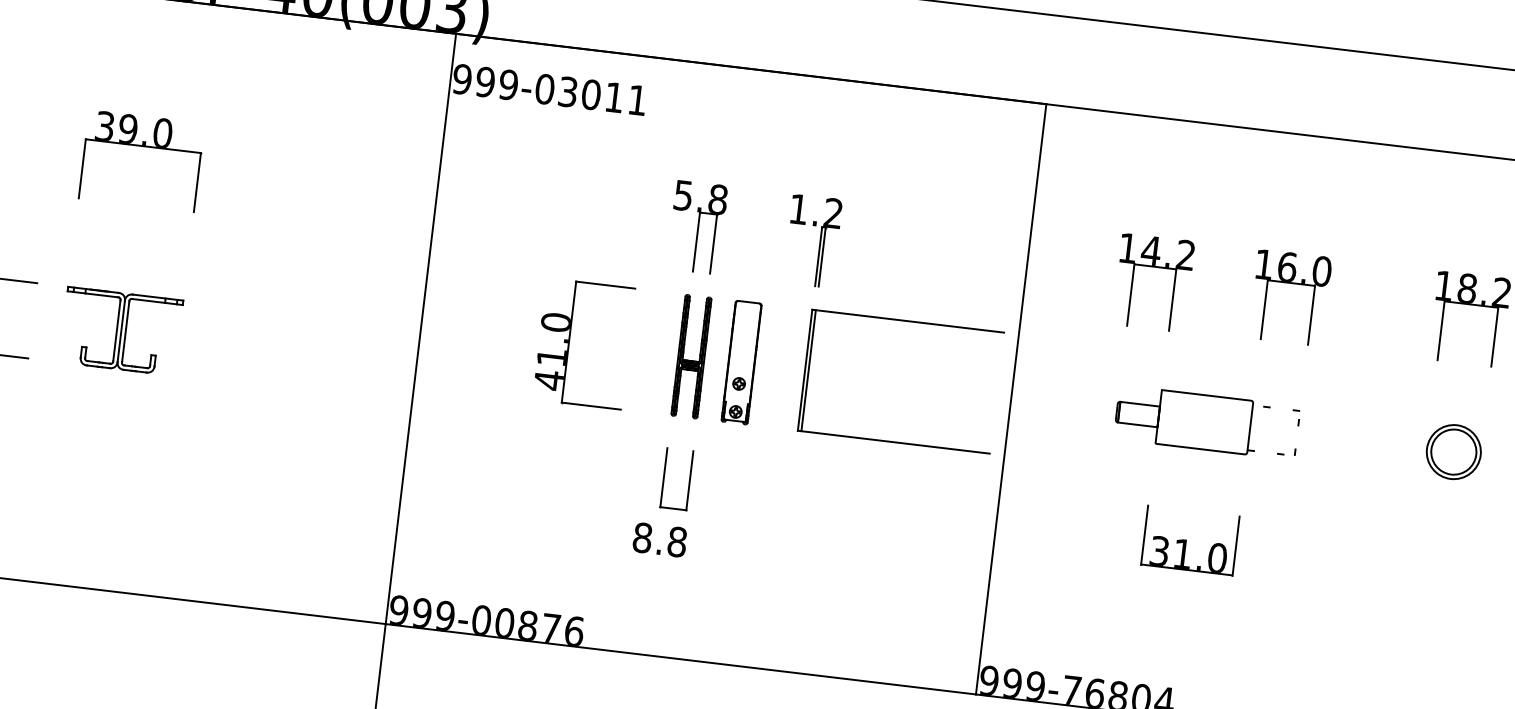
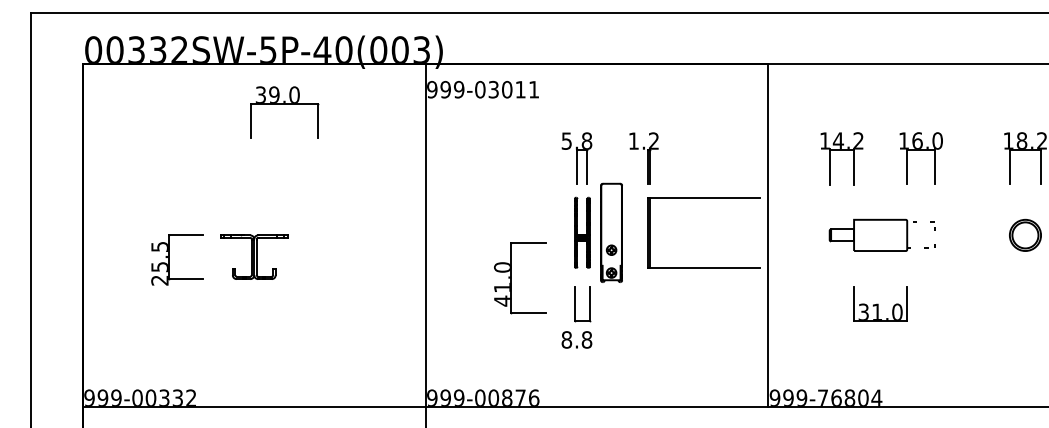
part: (143, 147) -> (284, 104), moved
part: (569, 343) -> (511, 278), moved
part: (741, 362) -> (611, 232), size x1.4

